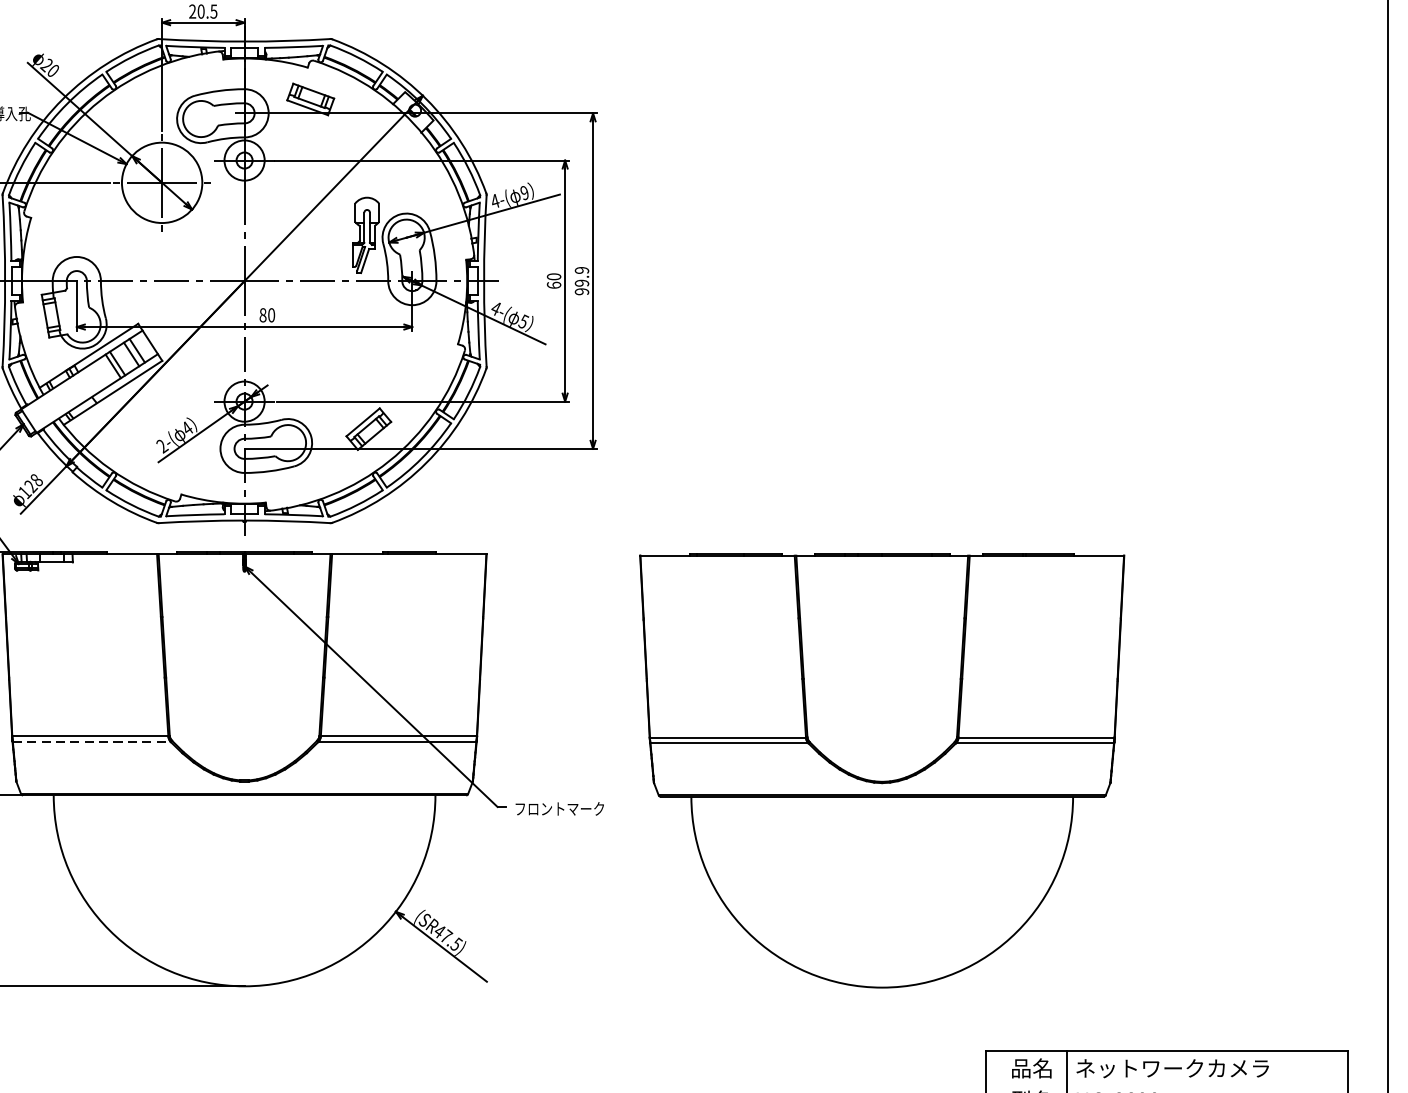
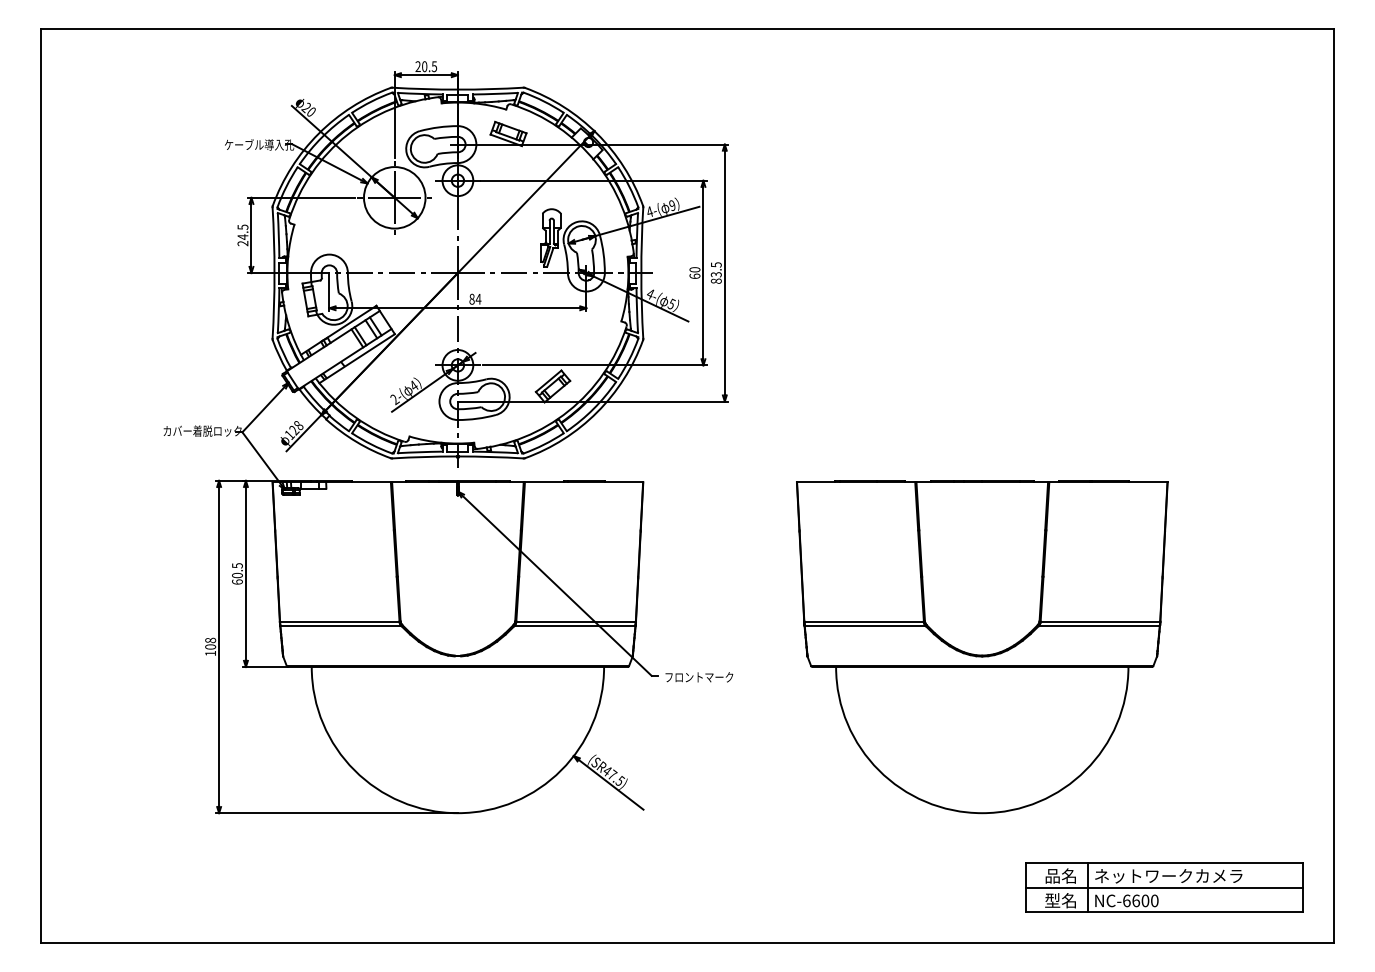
text: (580, 280) -> (715, 272), 99.9 -> 83.5
text: (271, 314) -> (478, 298), 80 -> 84
line: (92, 742) -> (341, 626), dashed -> solid
part: (882, 771) -> (982, 647), moved
line: (1167, 1083) -> (1164, 887), added

